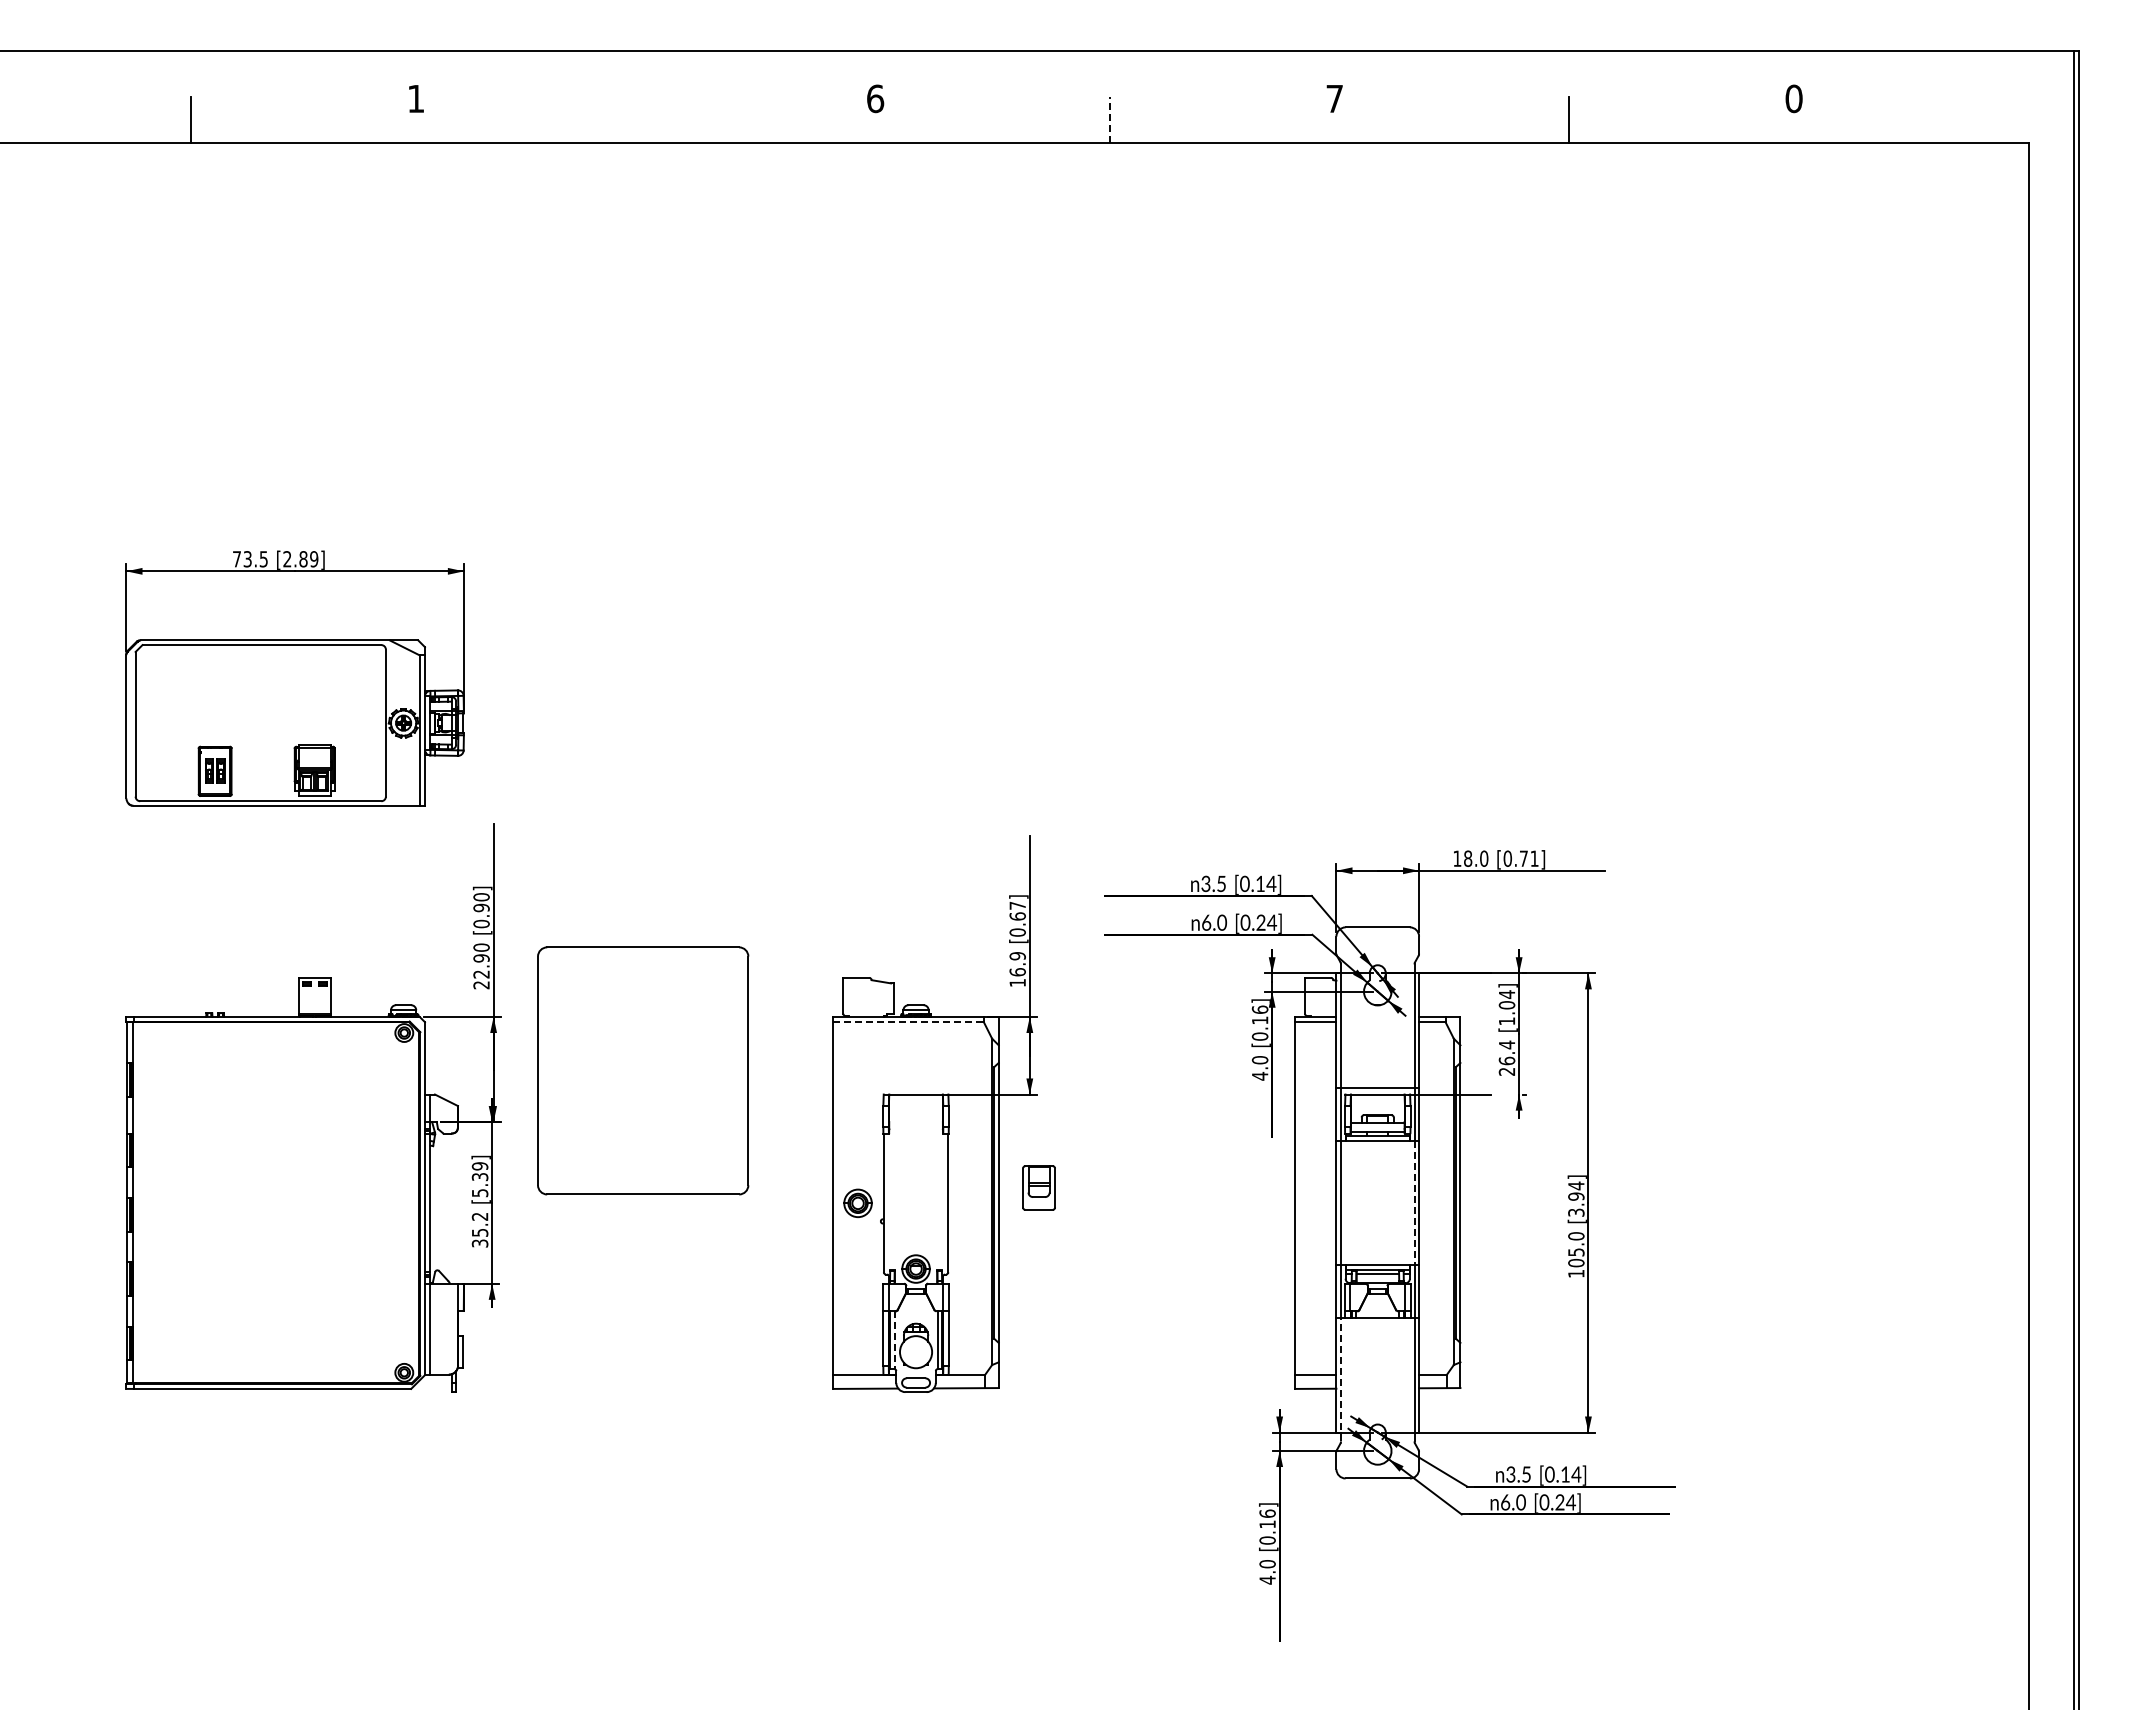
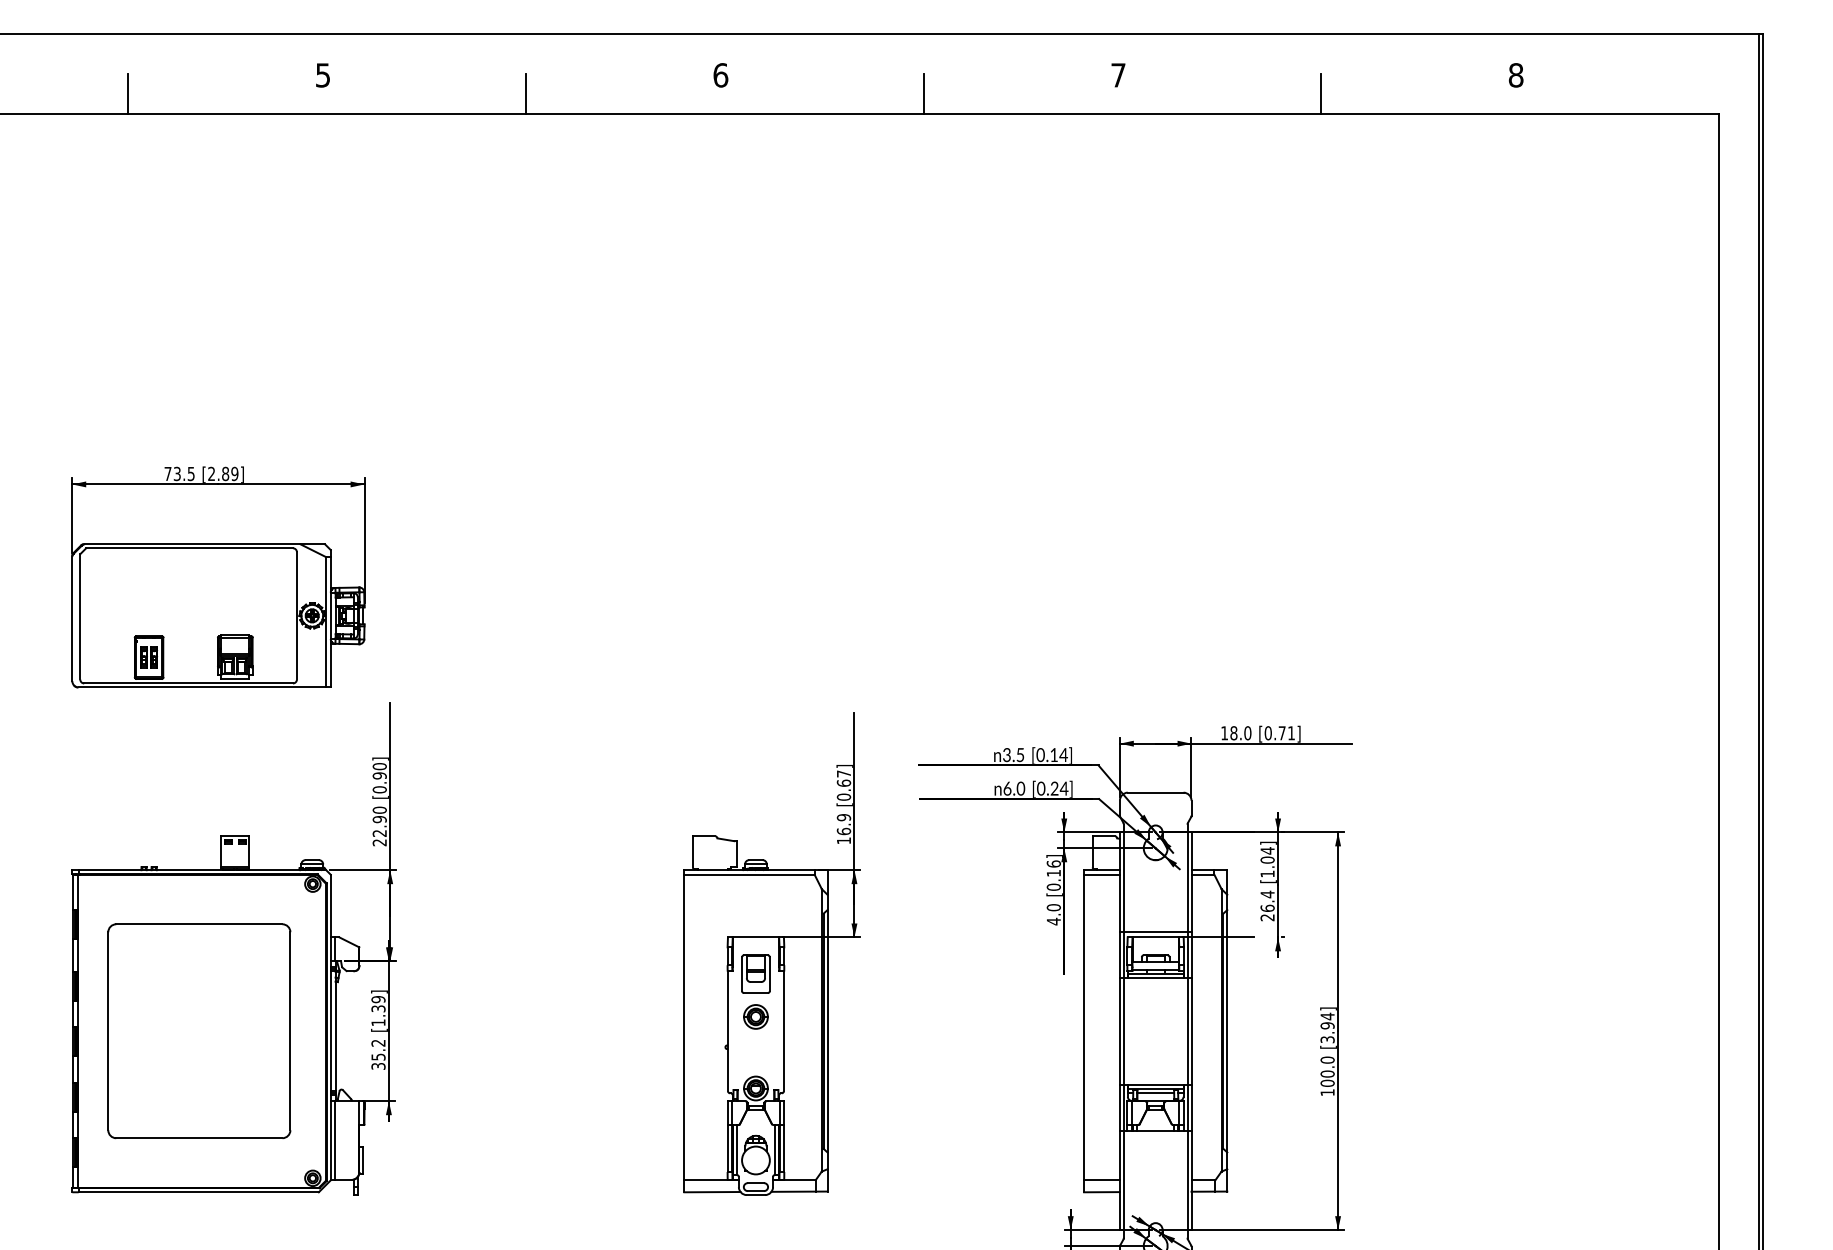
text: (1793, 98) -> (1515, 75), 0 -> 8
text: (415, 99) -> (322, 75), 1 -> 5
line: (650, 120) -> (526, 94), added
line: (1109, 120) -> (923, 94), dashed -> solid
line: (909, 1022) -> (750, 875), dashed -> solid
part: (643, 1070) -> (199, 1030), moved
part: (1038, 1187) -> (755, 973), moved
text: (480, 1193) -> (378, 1023), [5.39] -> [1.39]
part: (857, 1202) -> (755, 1016), moved
line: (1414, 1203) -> (1187, 1031), dashed -> solid
text: (1576, 1252) -> (1327, 1074), 105.0 -> 100.0
line: (894, 1340) -> (737, 1150), dashed -> solid
line: (1341, 1379) -> (1124, 1184), dashed -> solid

